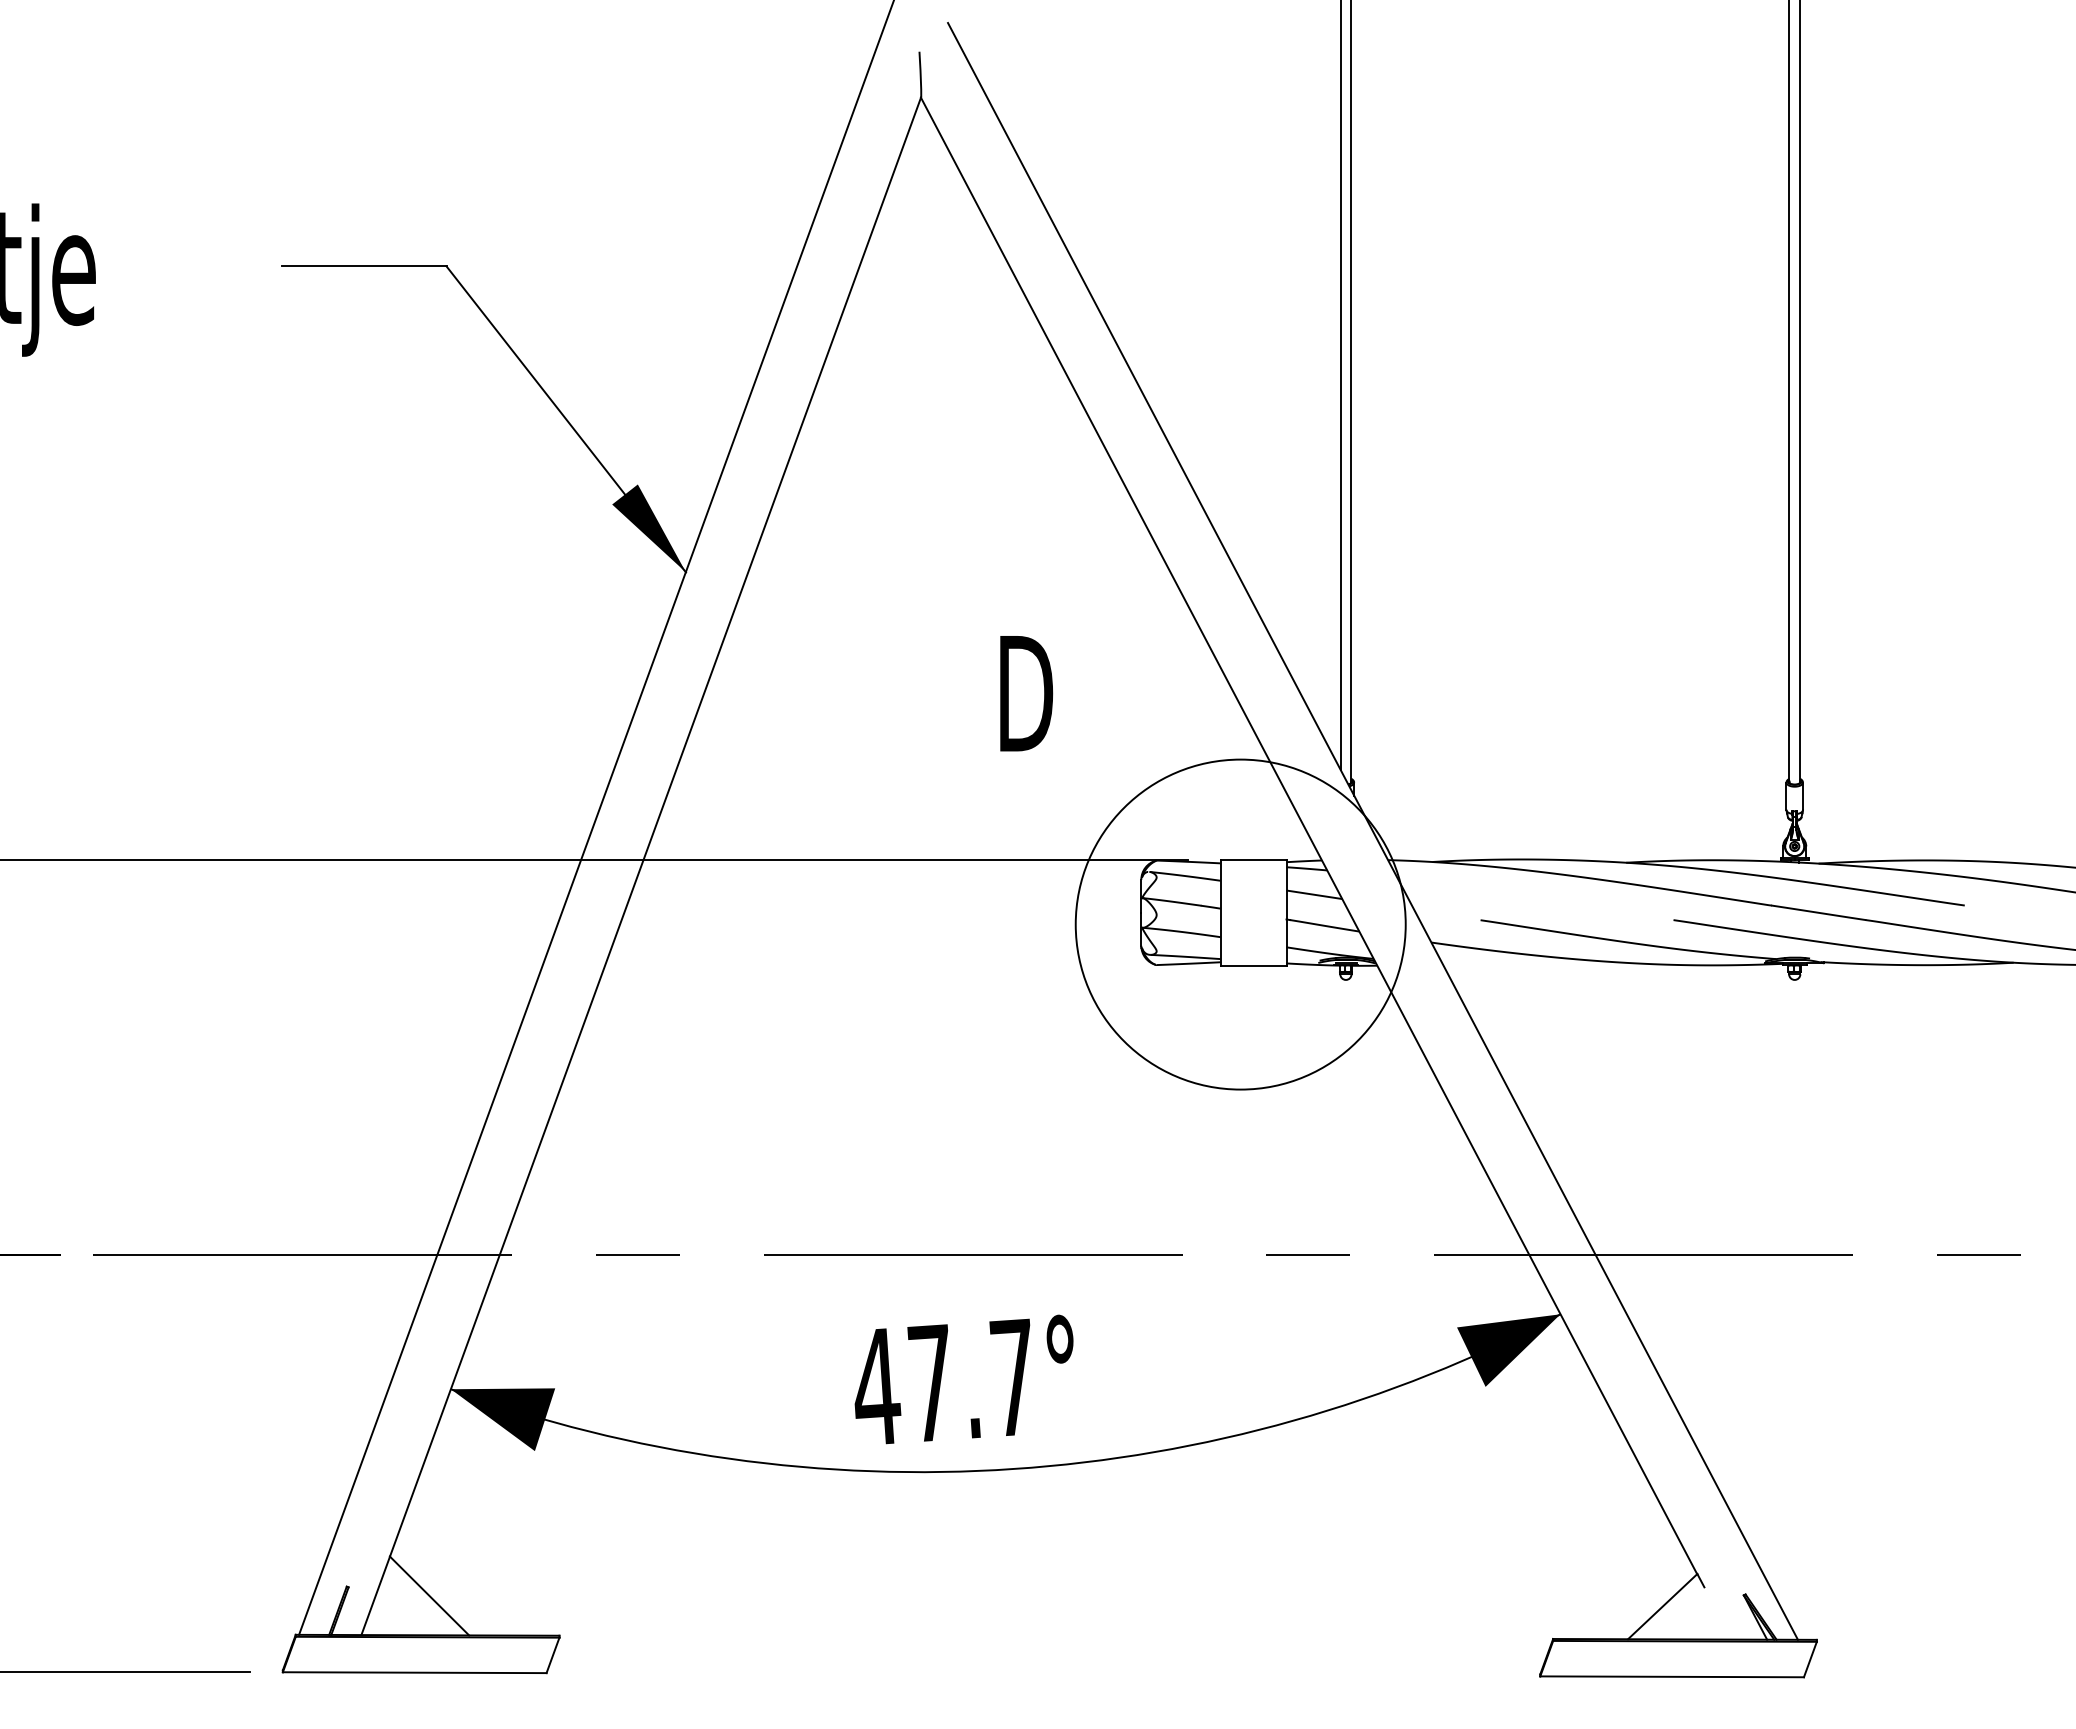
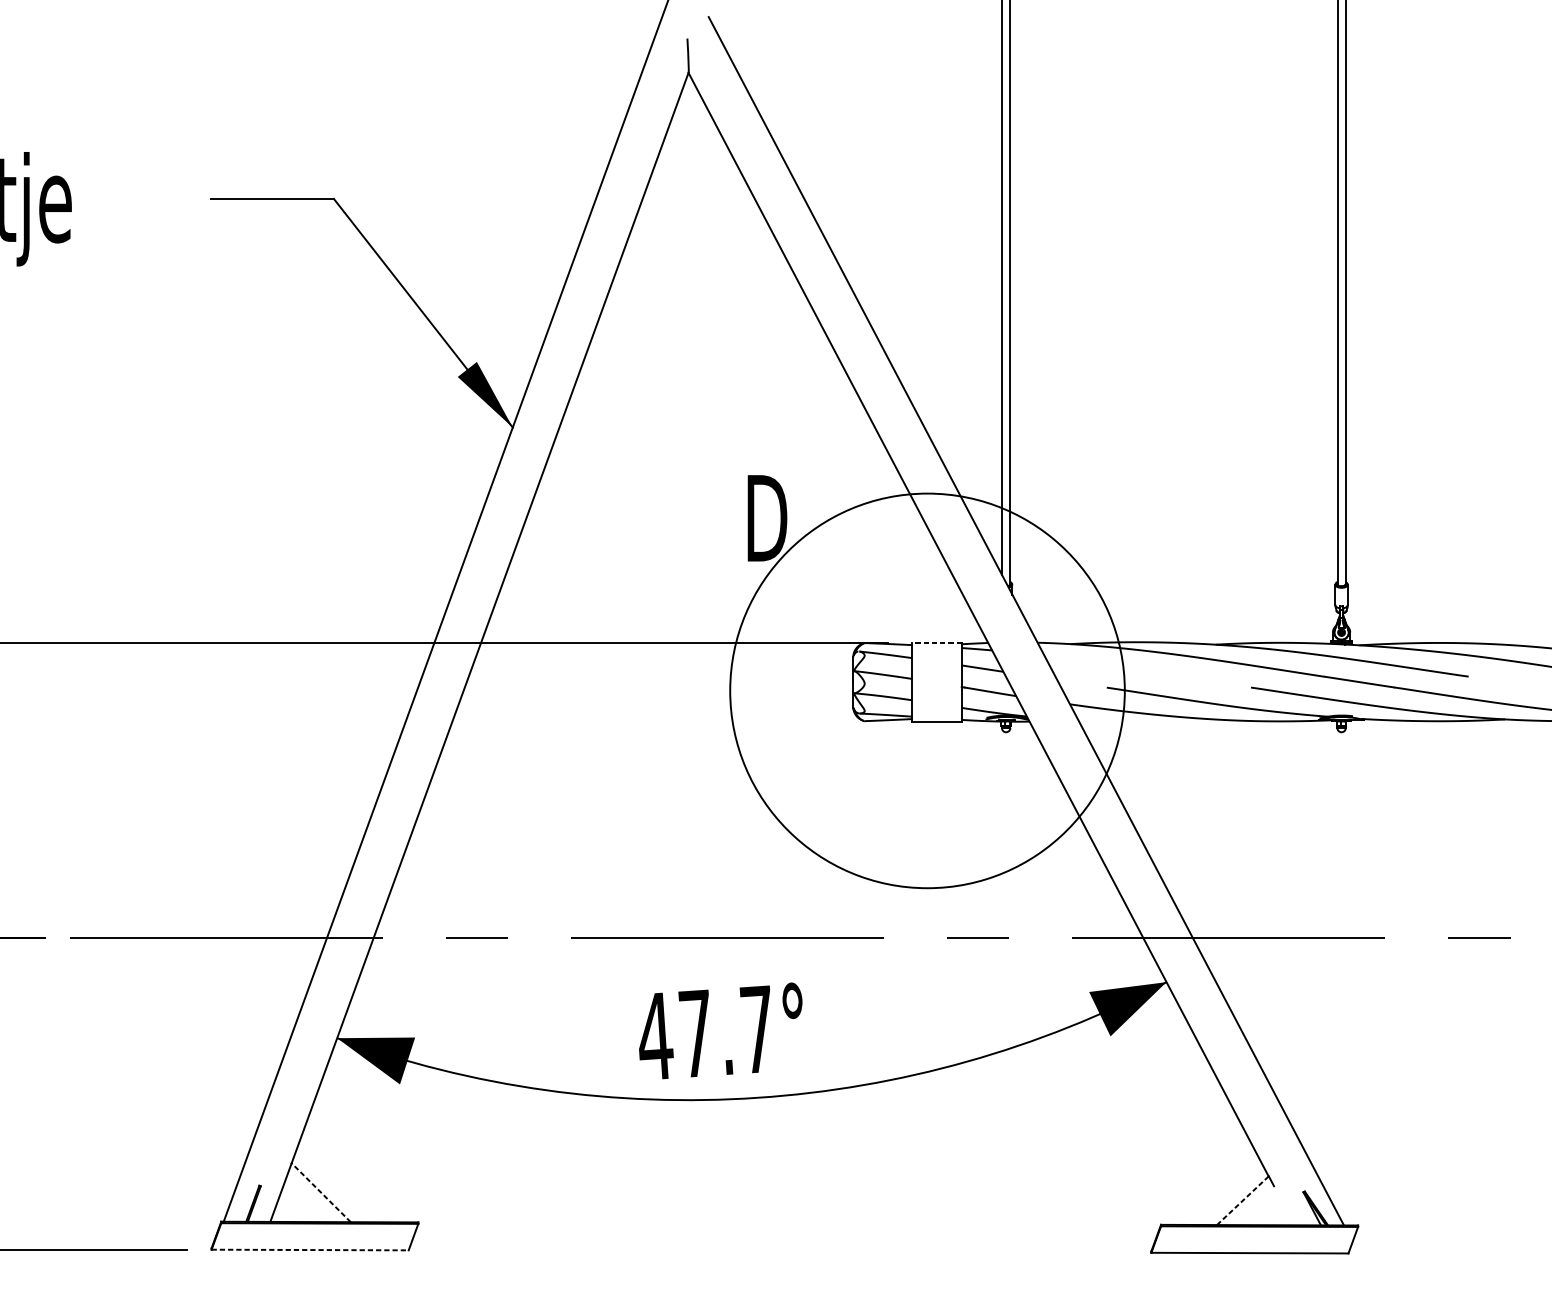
line: (1253, 860) -> (937, 643), solid -> dashed
circle: (1240, 924) -> (927, 690), size x1.6
line: (429, 1596) -> (321, 1193), solid -> dashed
line: (1662, 1606) -> (1242, 1200), solid -> dashed
line: (414, 1672) -> (309, 1249), solid -> dashed

